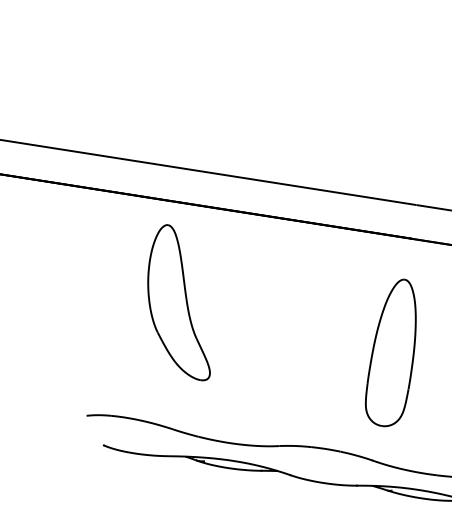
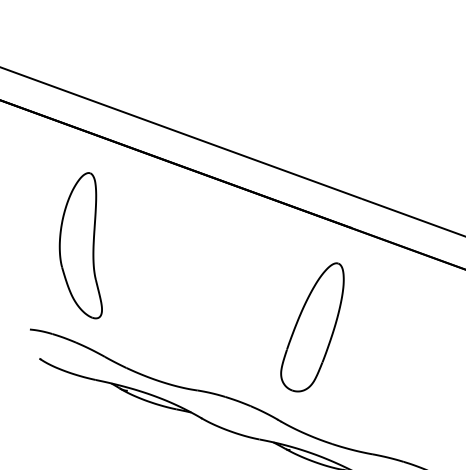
part: (172, 304) -> (80, 245), moved

